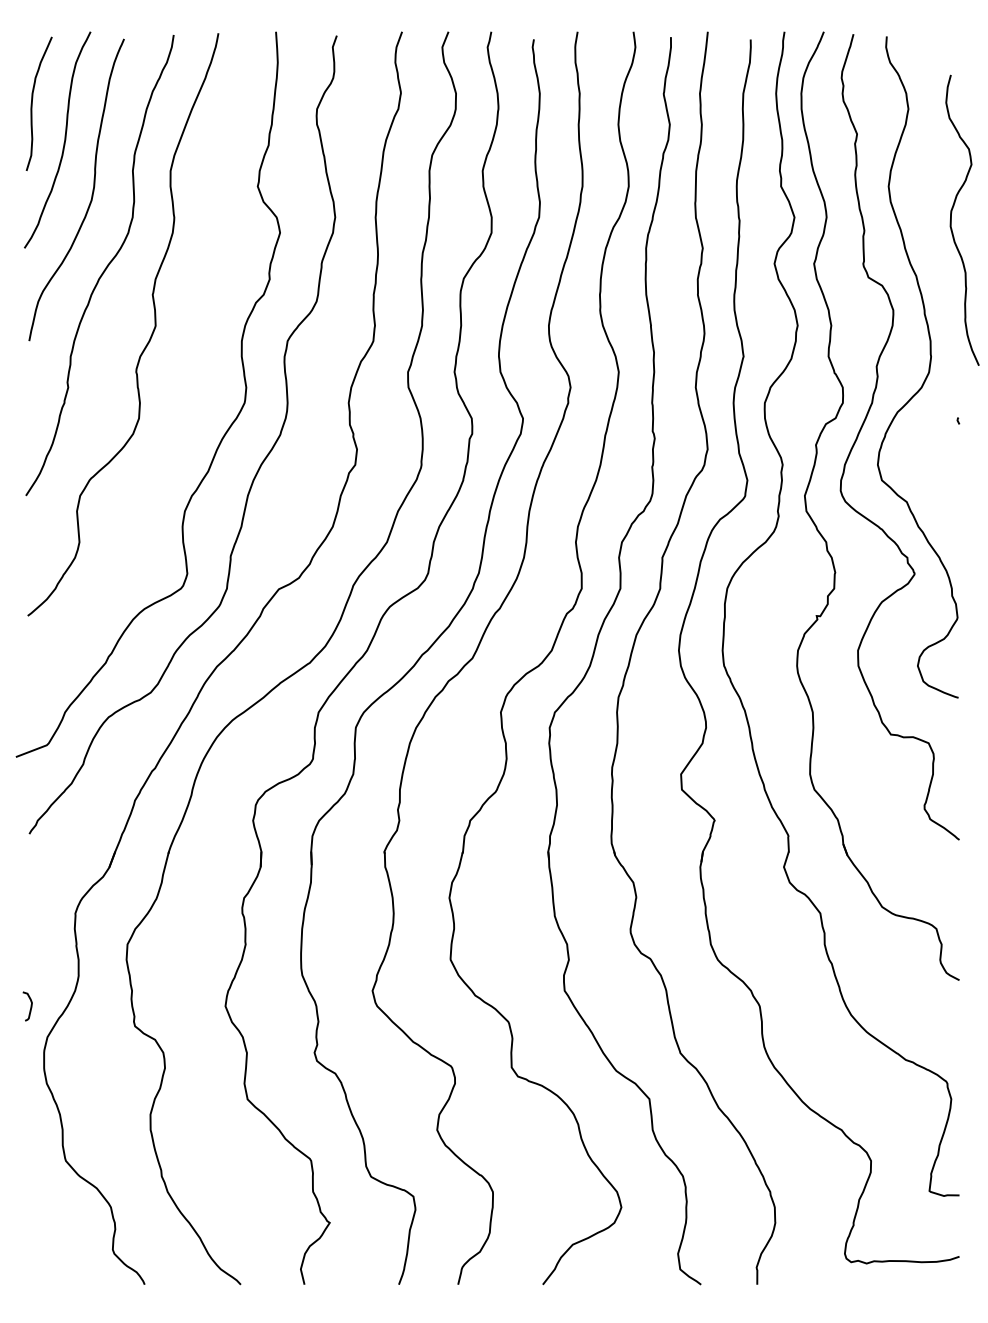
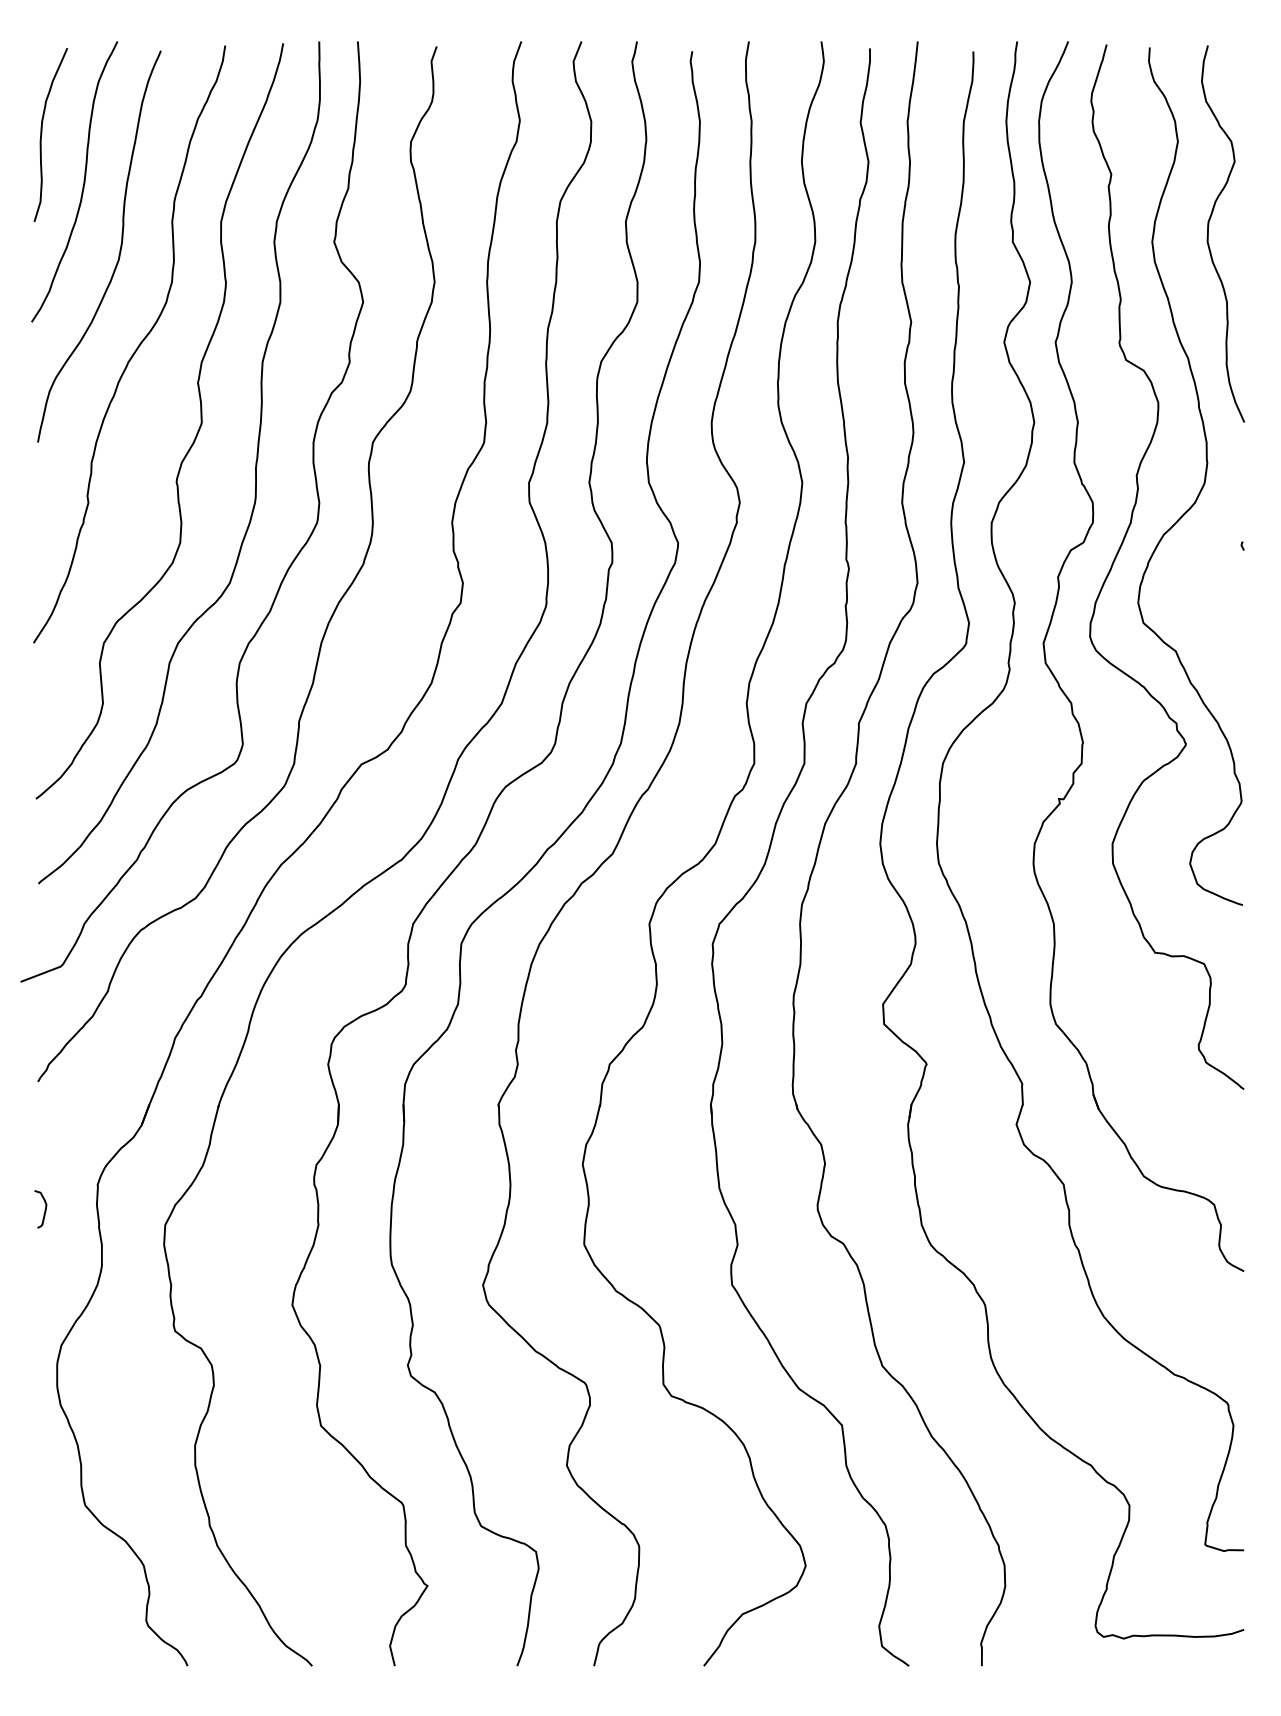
curve: (951, 219) -> (1208, 233), moved
curve: (197, 356) -> (255, 462), added
curve: (30, 1006) -> (44, 1209), moved

